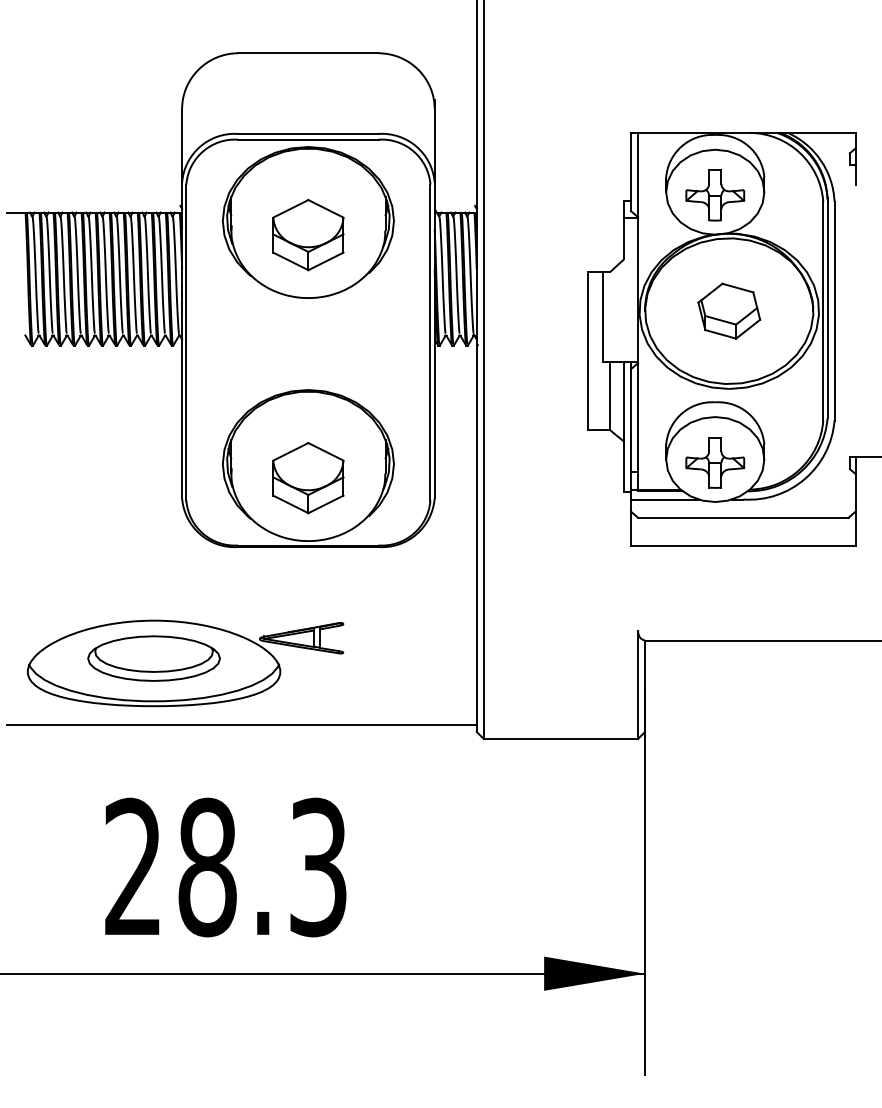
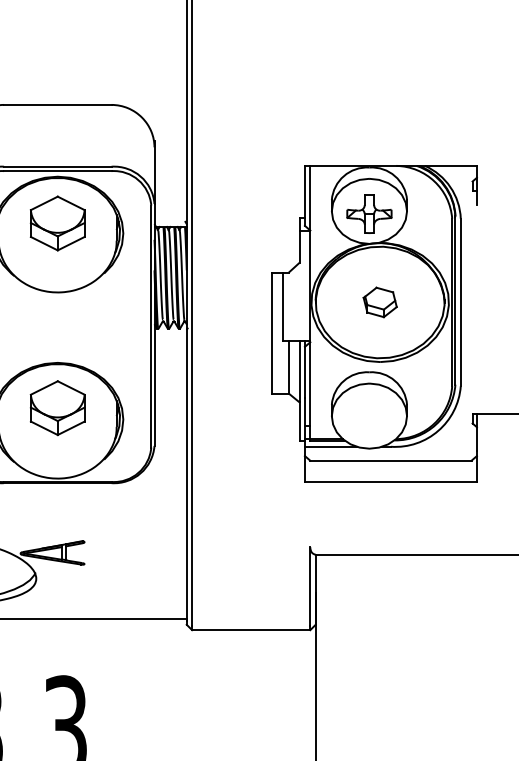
part: (308, 234) -> (57, 223), moved
part: (729, 310) -> (380, 301), size x0.7
part: (715, 462) -> (369, 418), removed
part: (308, 477) -> (57, 407), moved

